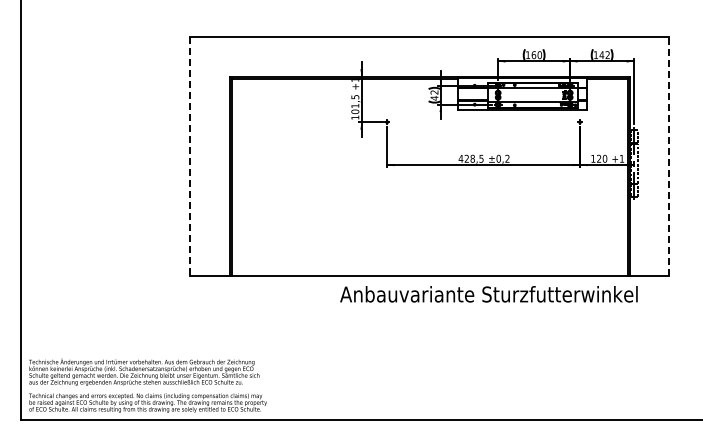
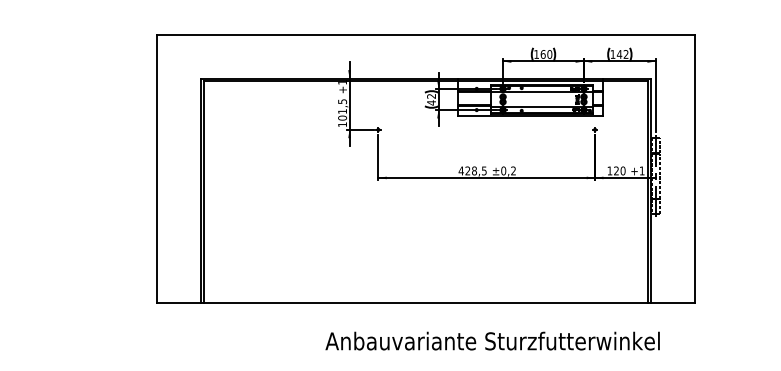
line: (190, 156) -> (157, 168), dashed -> solid
line: (668, 156) -> (694, 168), dashed -> solid
text: (488, 294) -> (492, 341), moved

